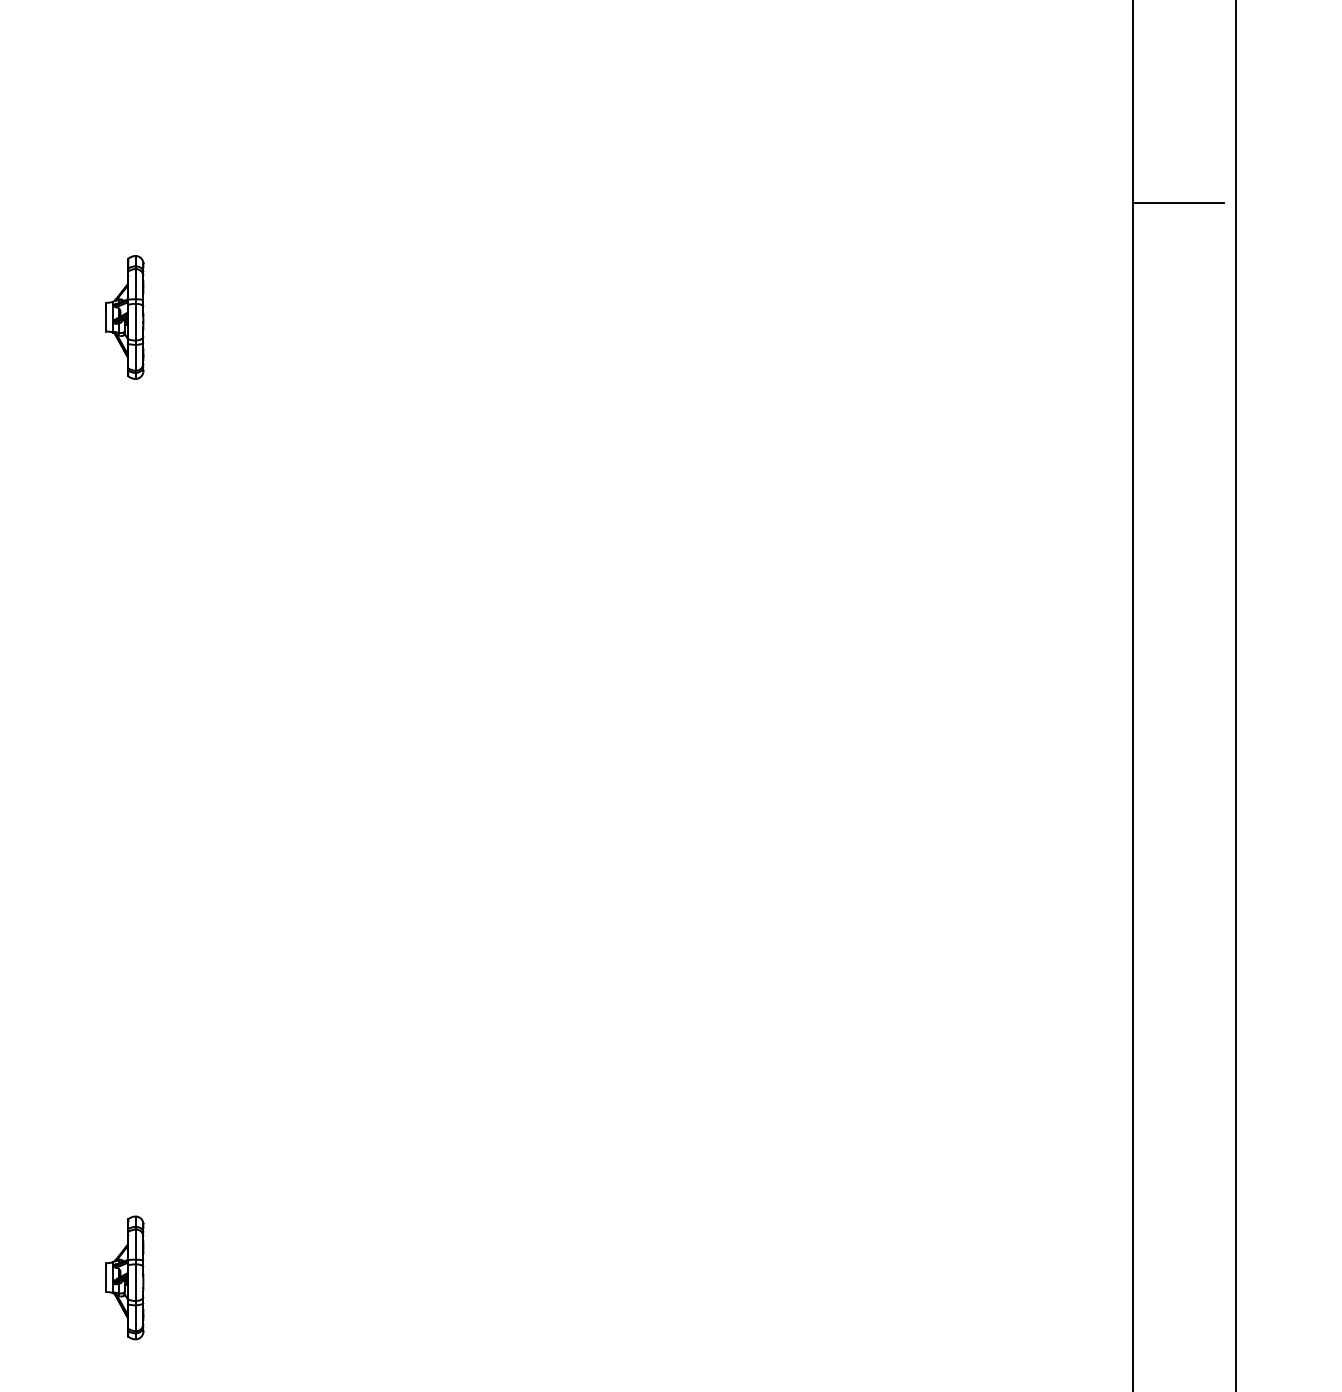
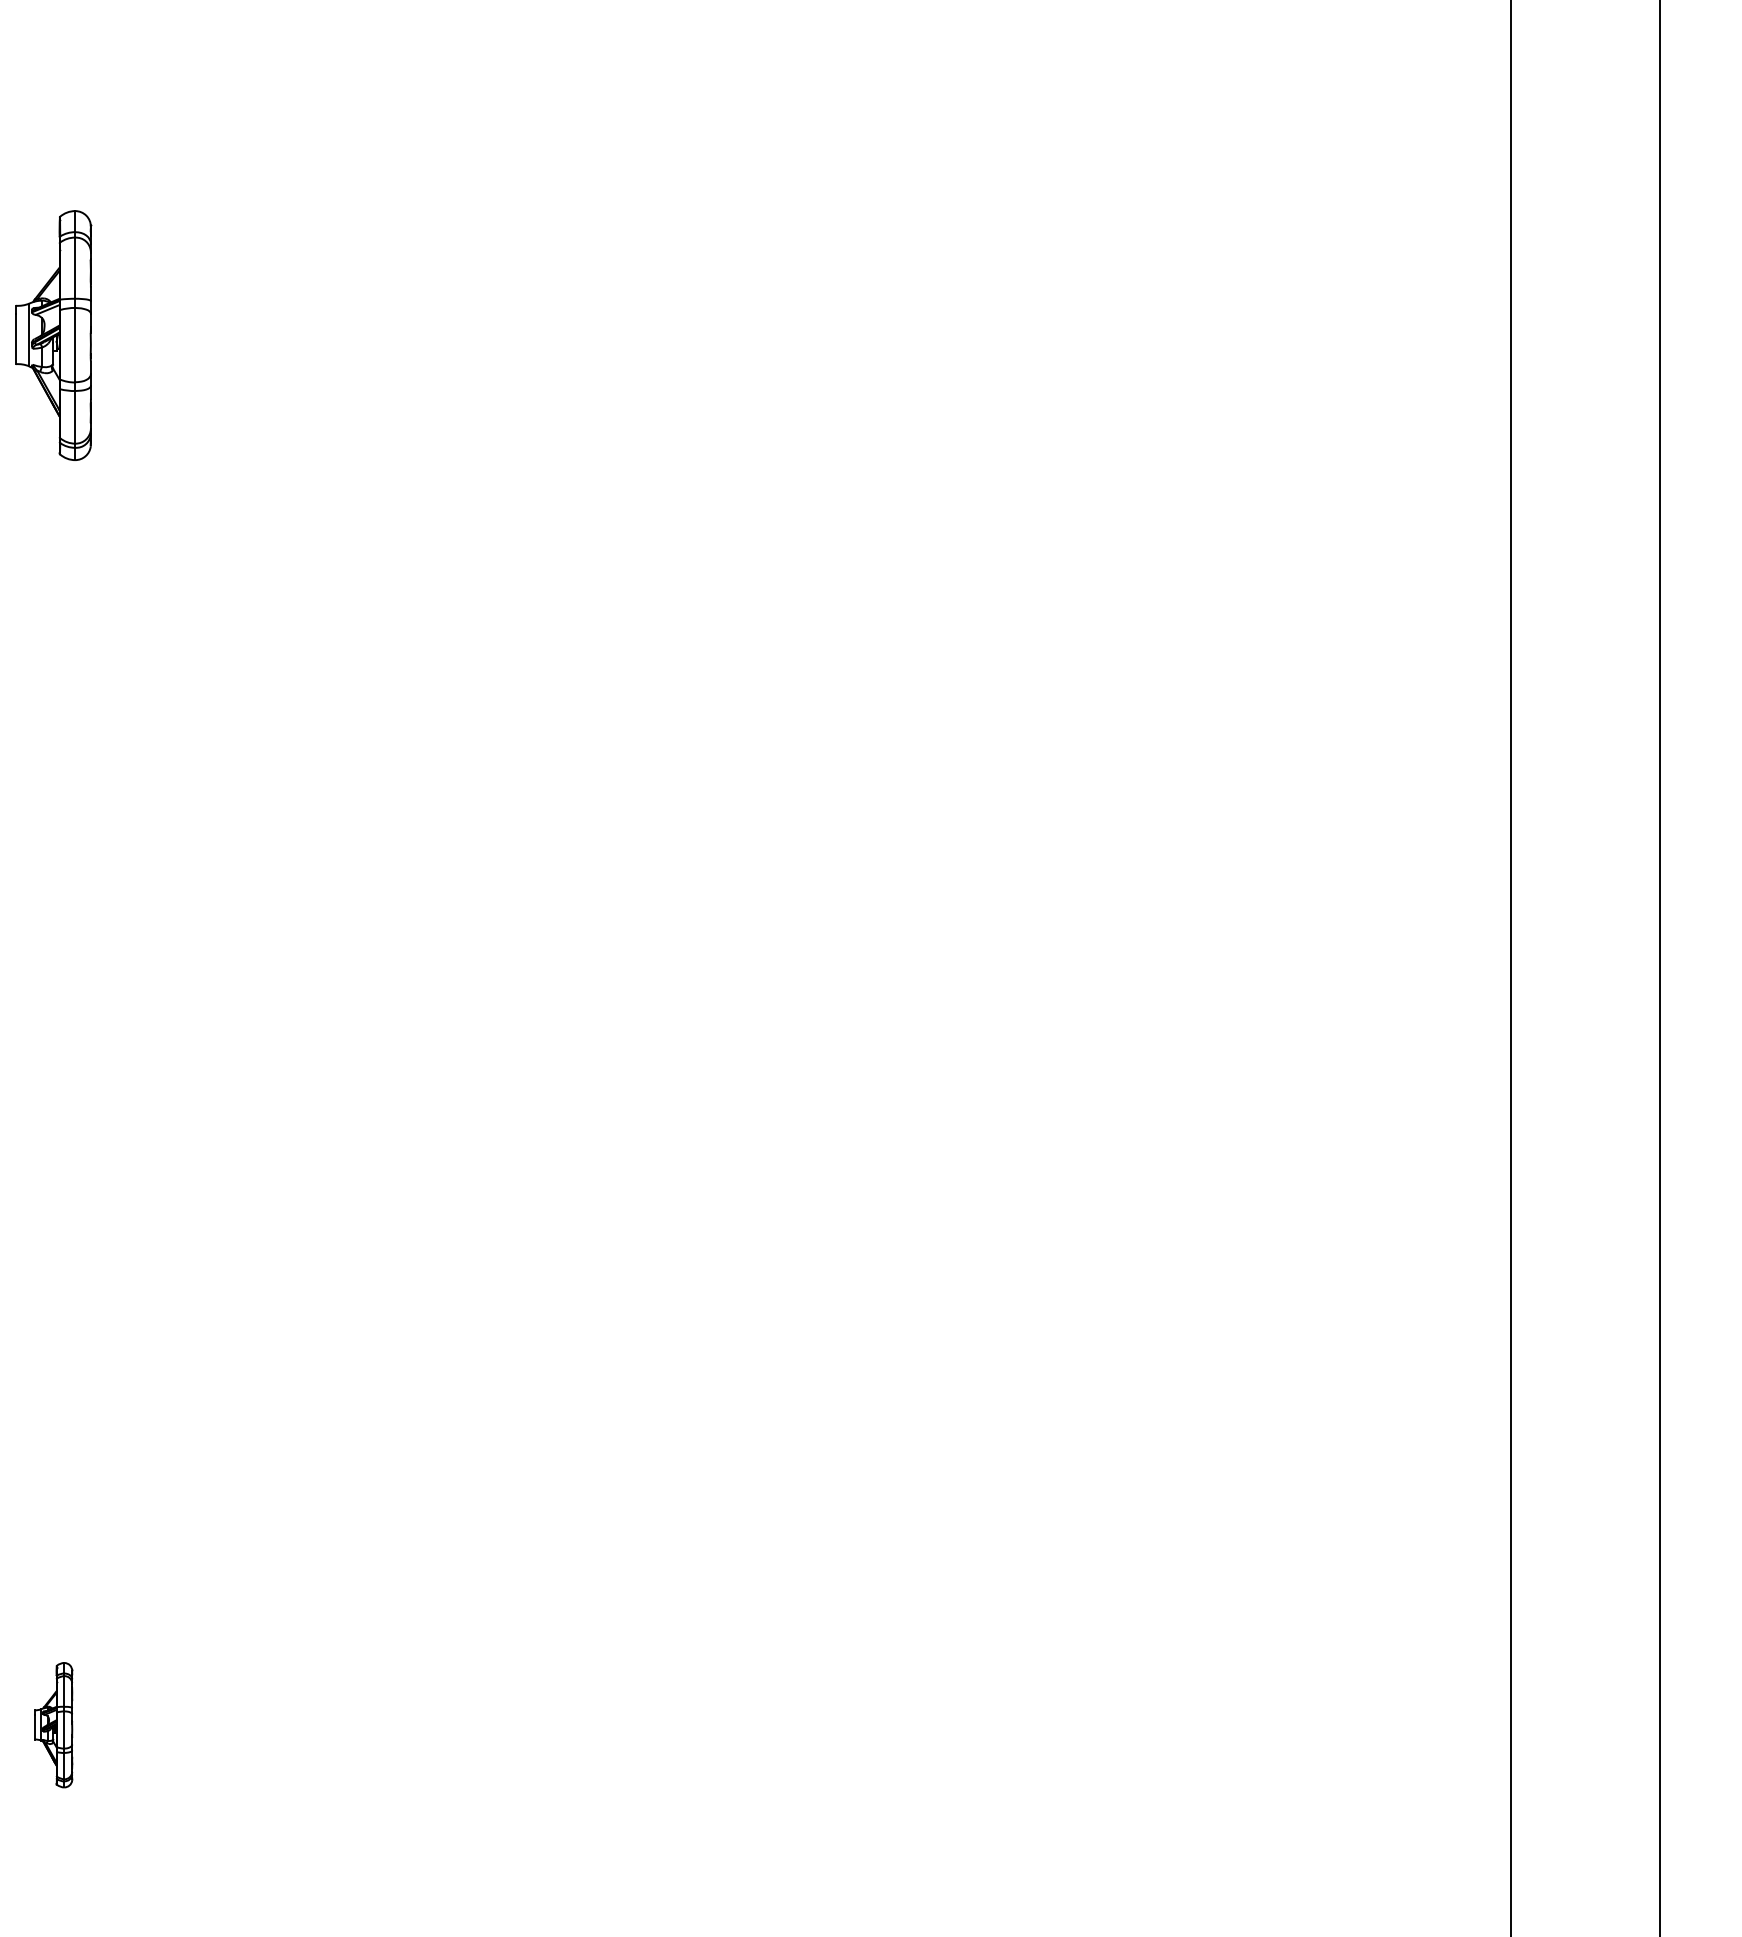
line: (1177, 203) -> (1576, 170), removed
part: (124, 317) -> (52, 335), size x1.4
part: (124, 1277) -> (52, 1724), size x0.7

